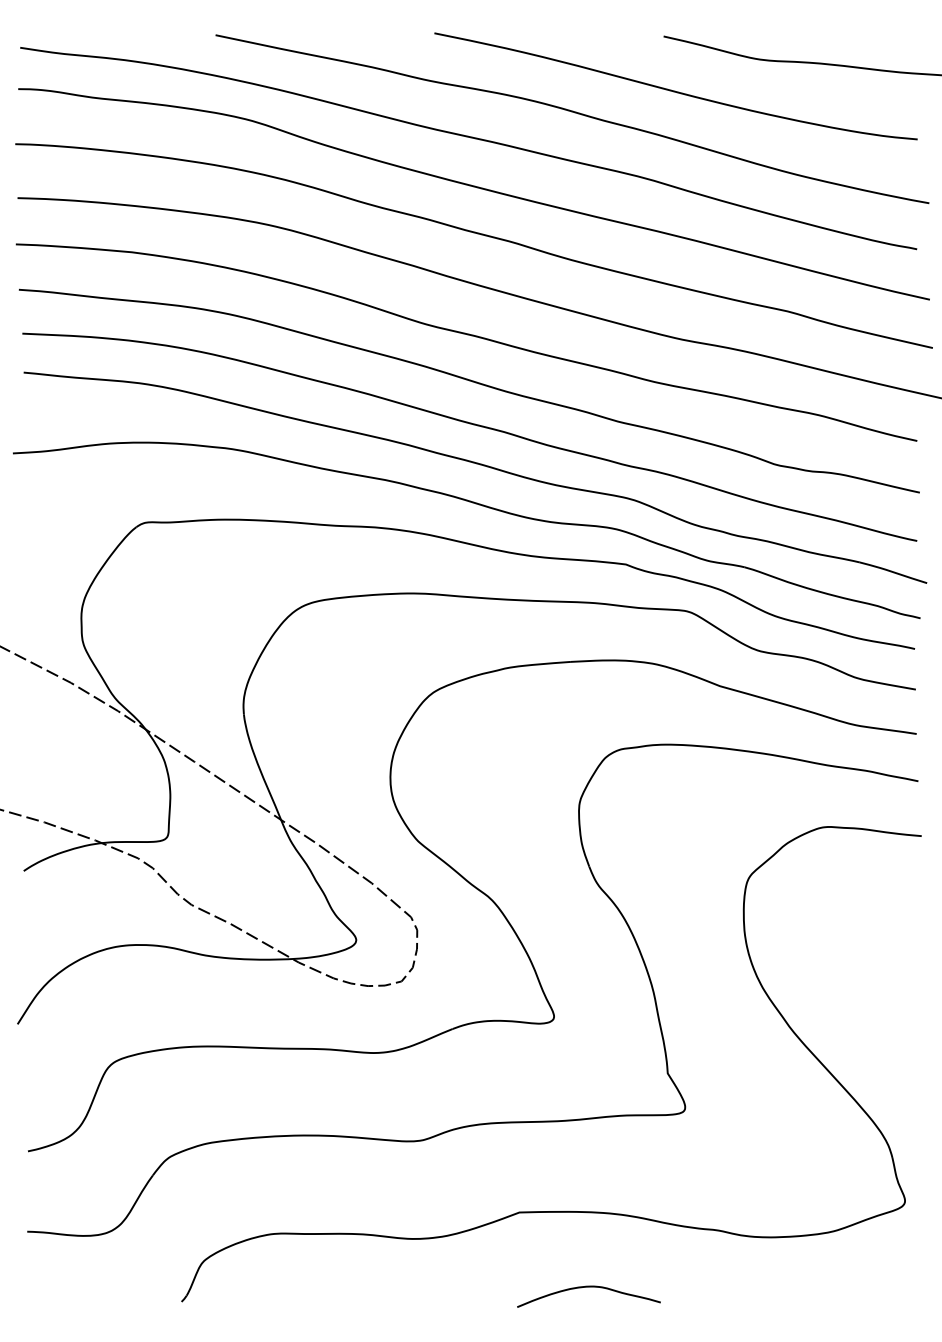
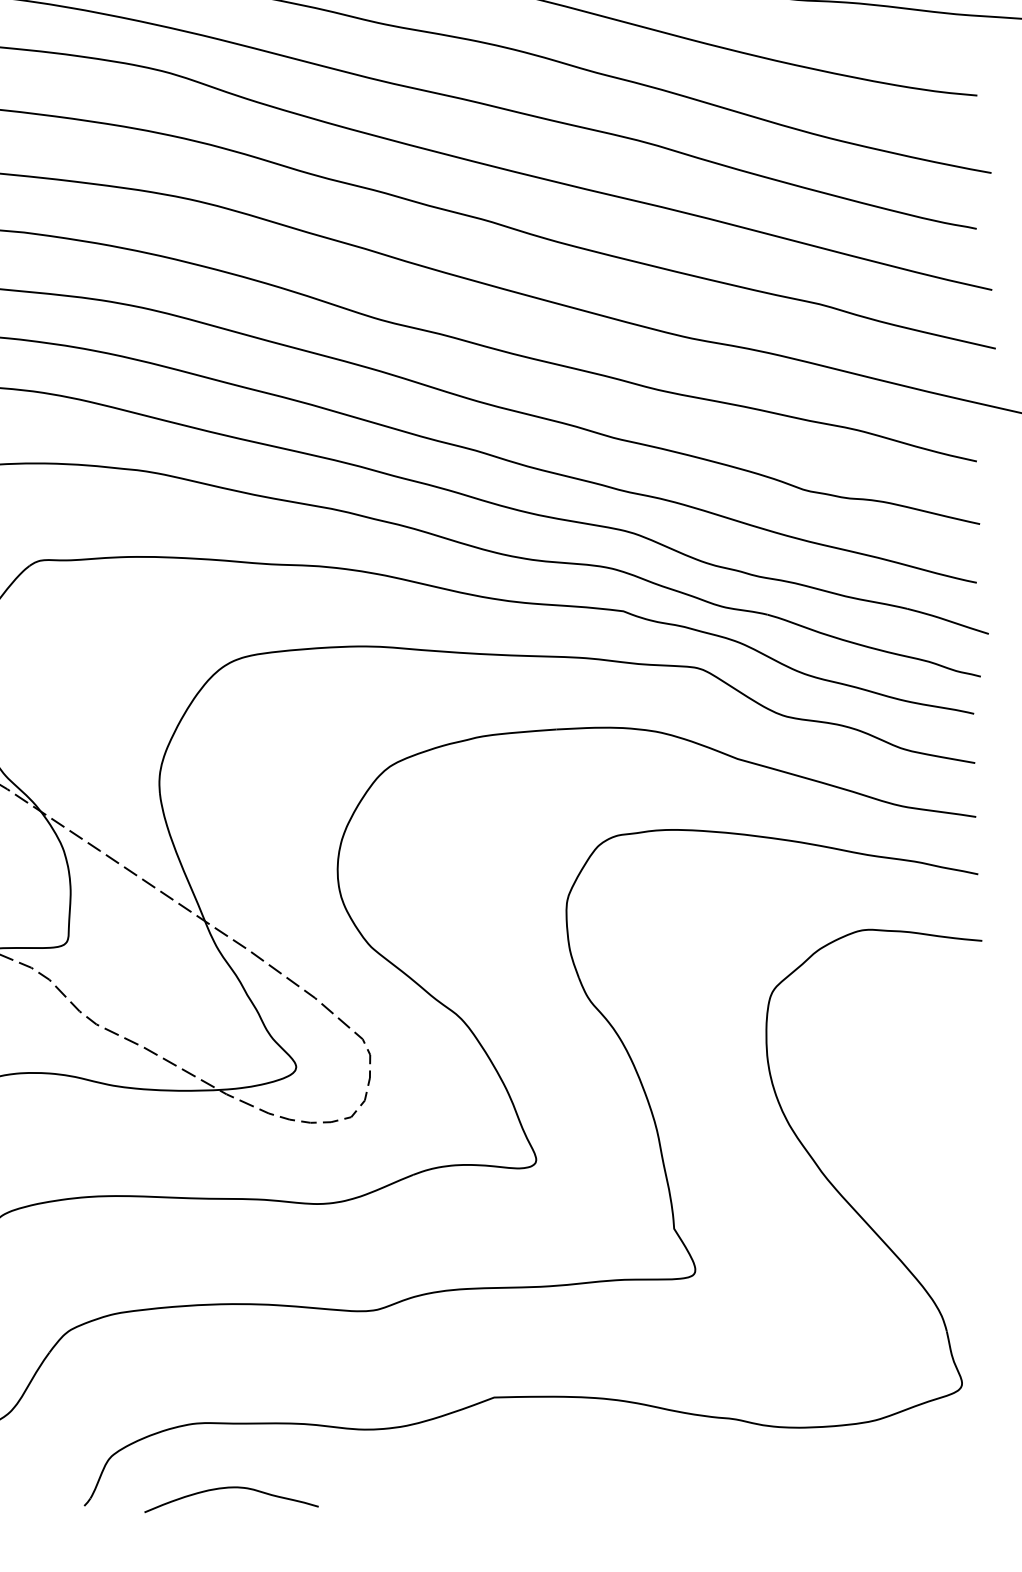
curve: (588, 1287) -> (230, 1488), moved

